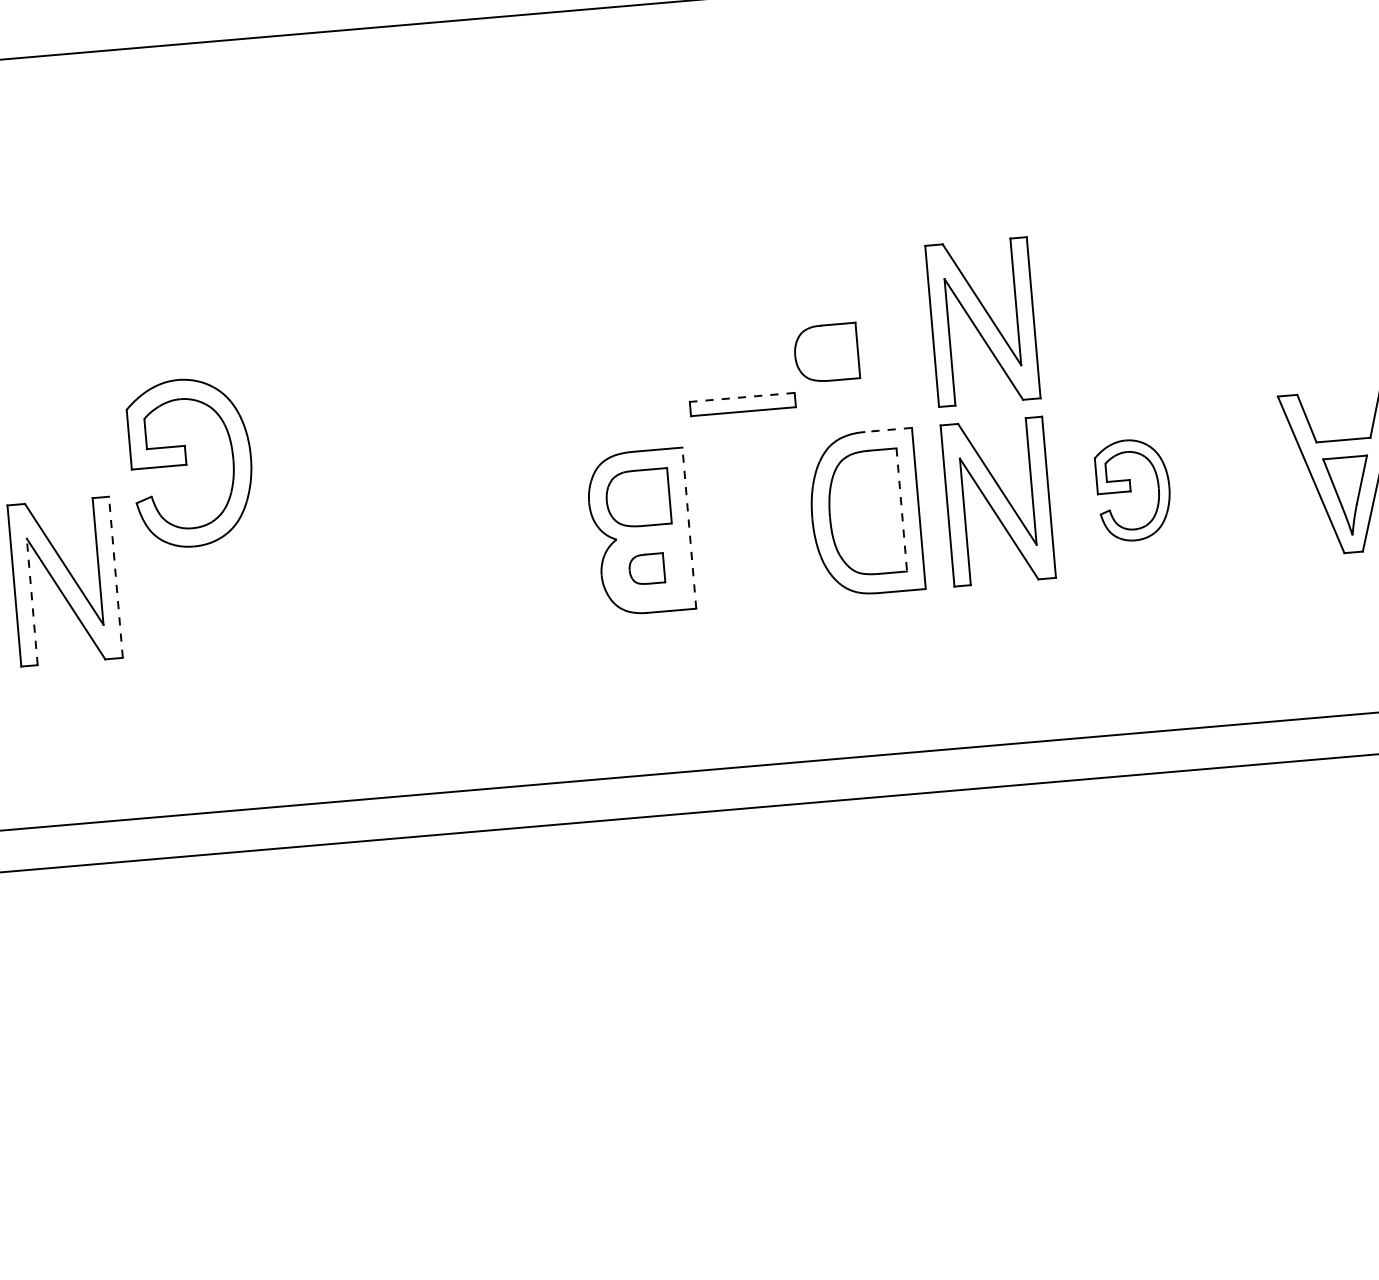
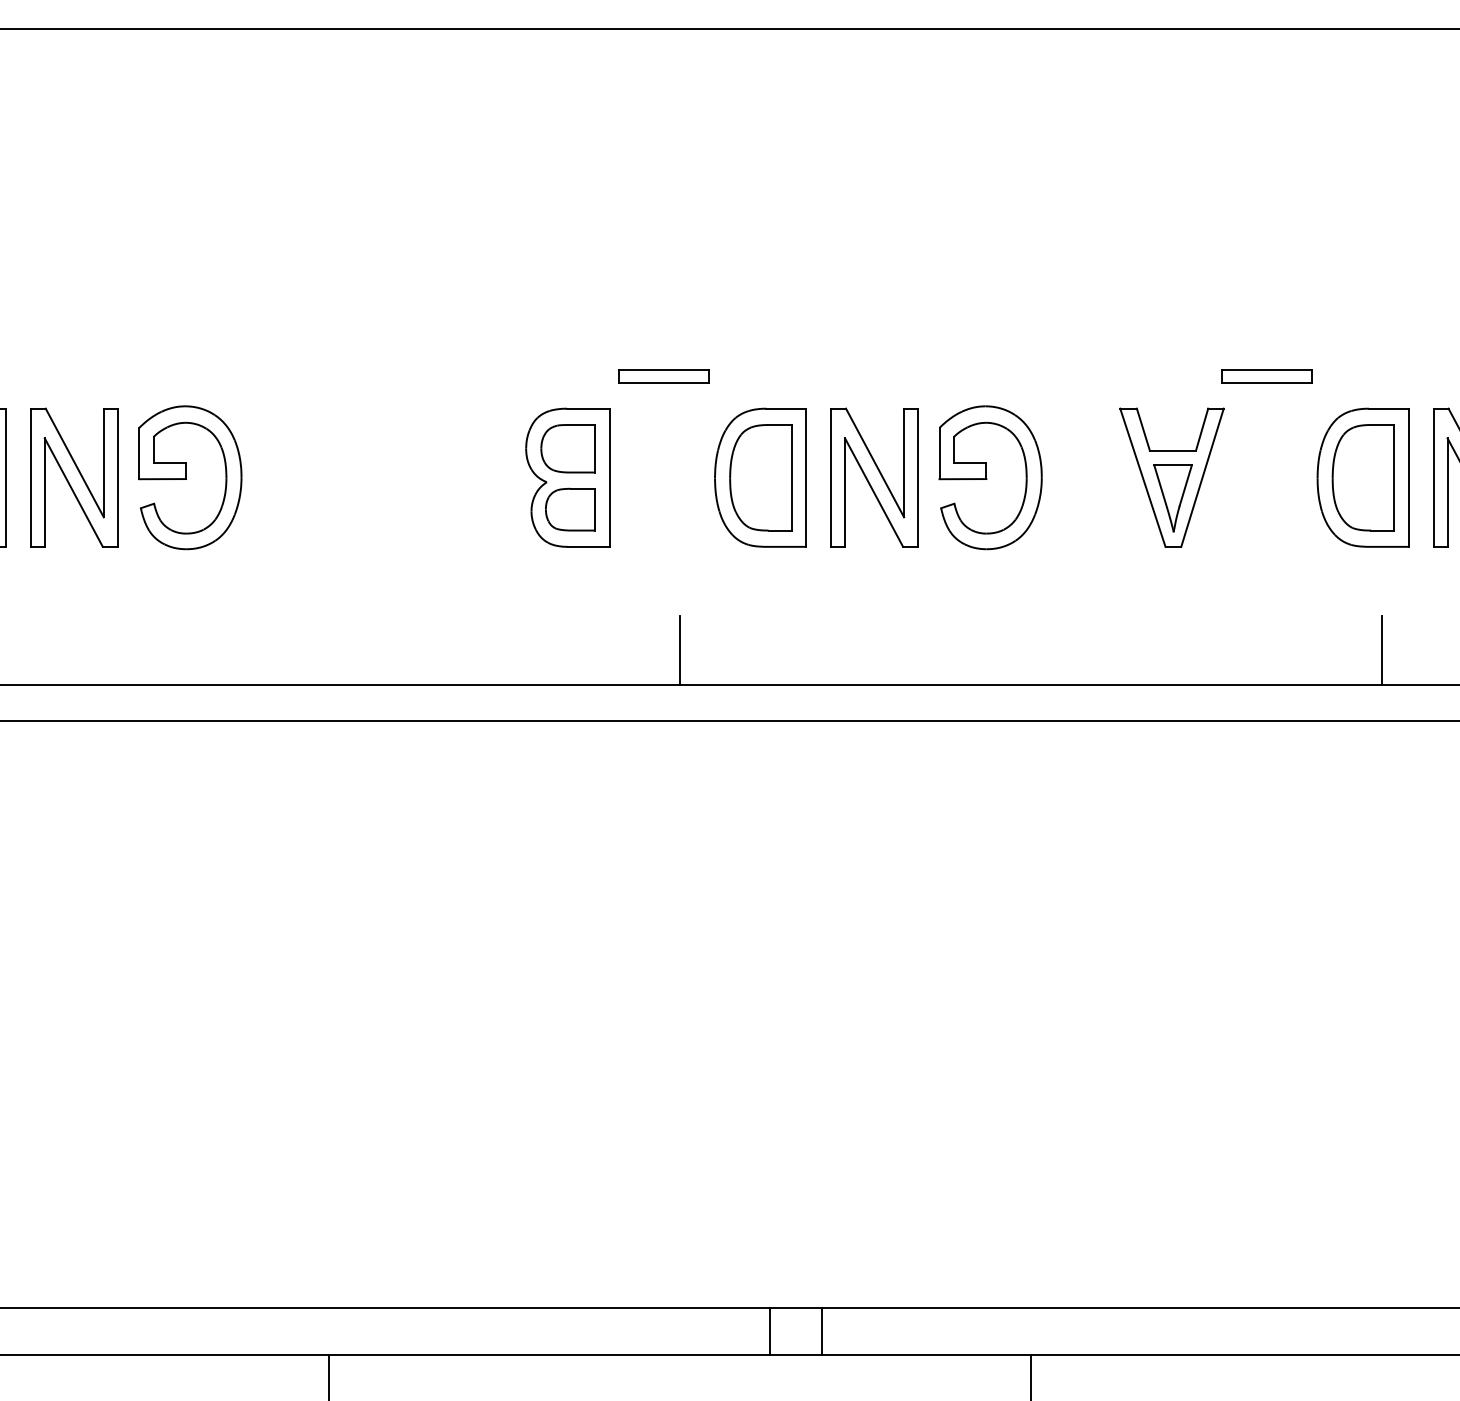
part: (982, 321) -> (874, 323), removed
part: (825, 352) -> (738, 338), removed
line: (742, 397) -> (664, 370), dashed -> solid
line: (887, 429) -> (785, 408), dashed -> solid
part: (191, 462) -> (190, 477), moved
part: (1133, 489) -> (990, 477), size x1.67
line: (901, 509) -> (791, 477), dashed -> solid
line: (689, 527) -> (609, 477), dashed -> solid
part: (646, 569) -> (570, 509), size x1.67
line: (115, 577) -> (117, 477), dashed -> solid
line: (31, 601) -> (44, 492), dashed -> solid
line: (789, 722) -> (680, 650), added

